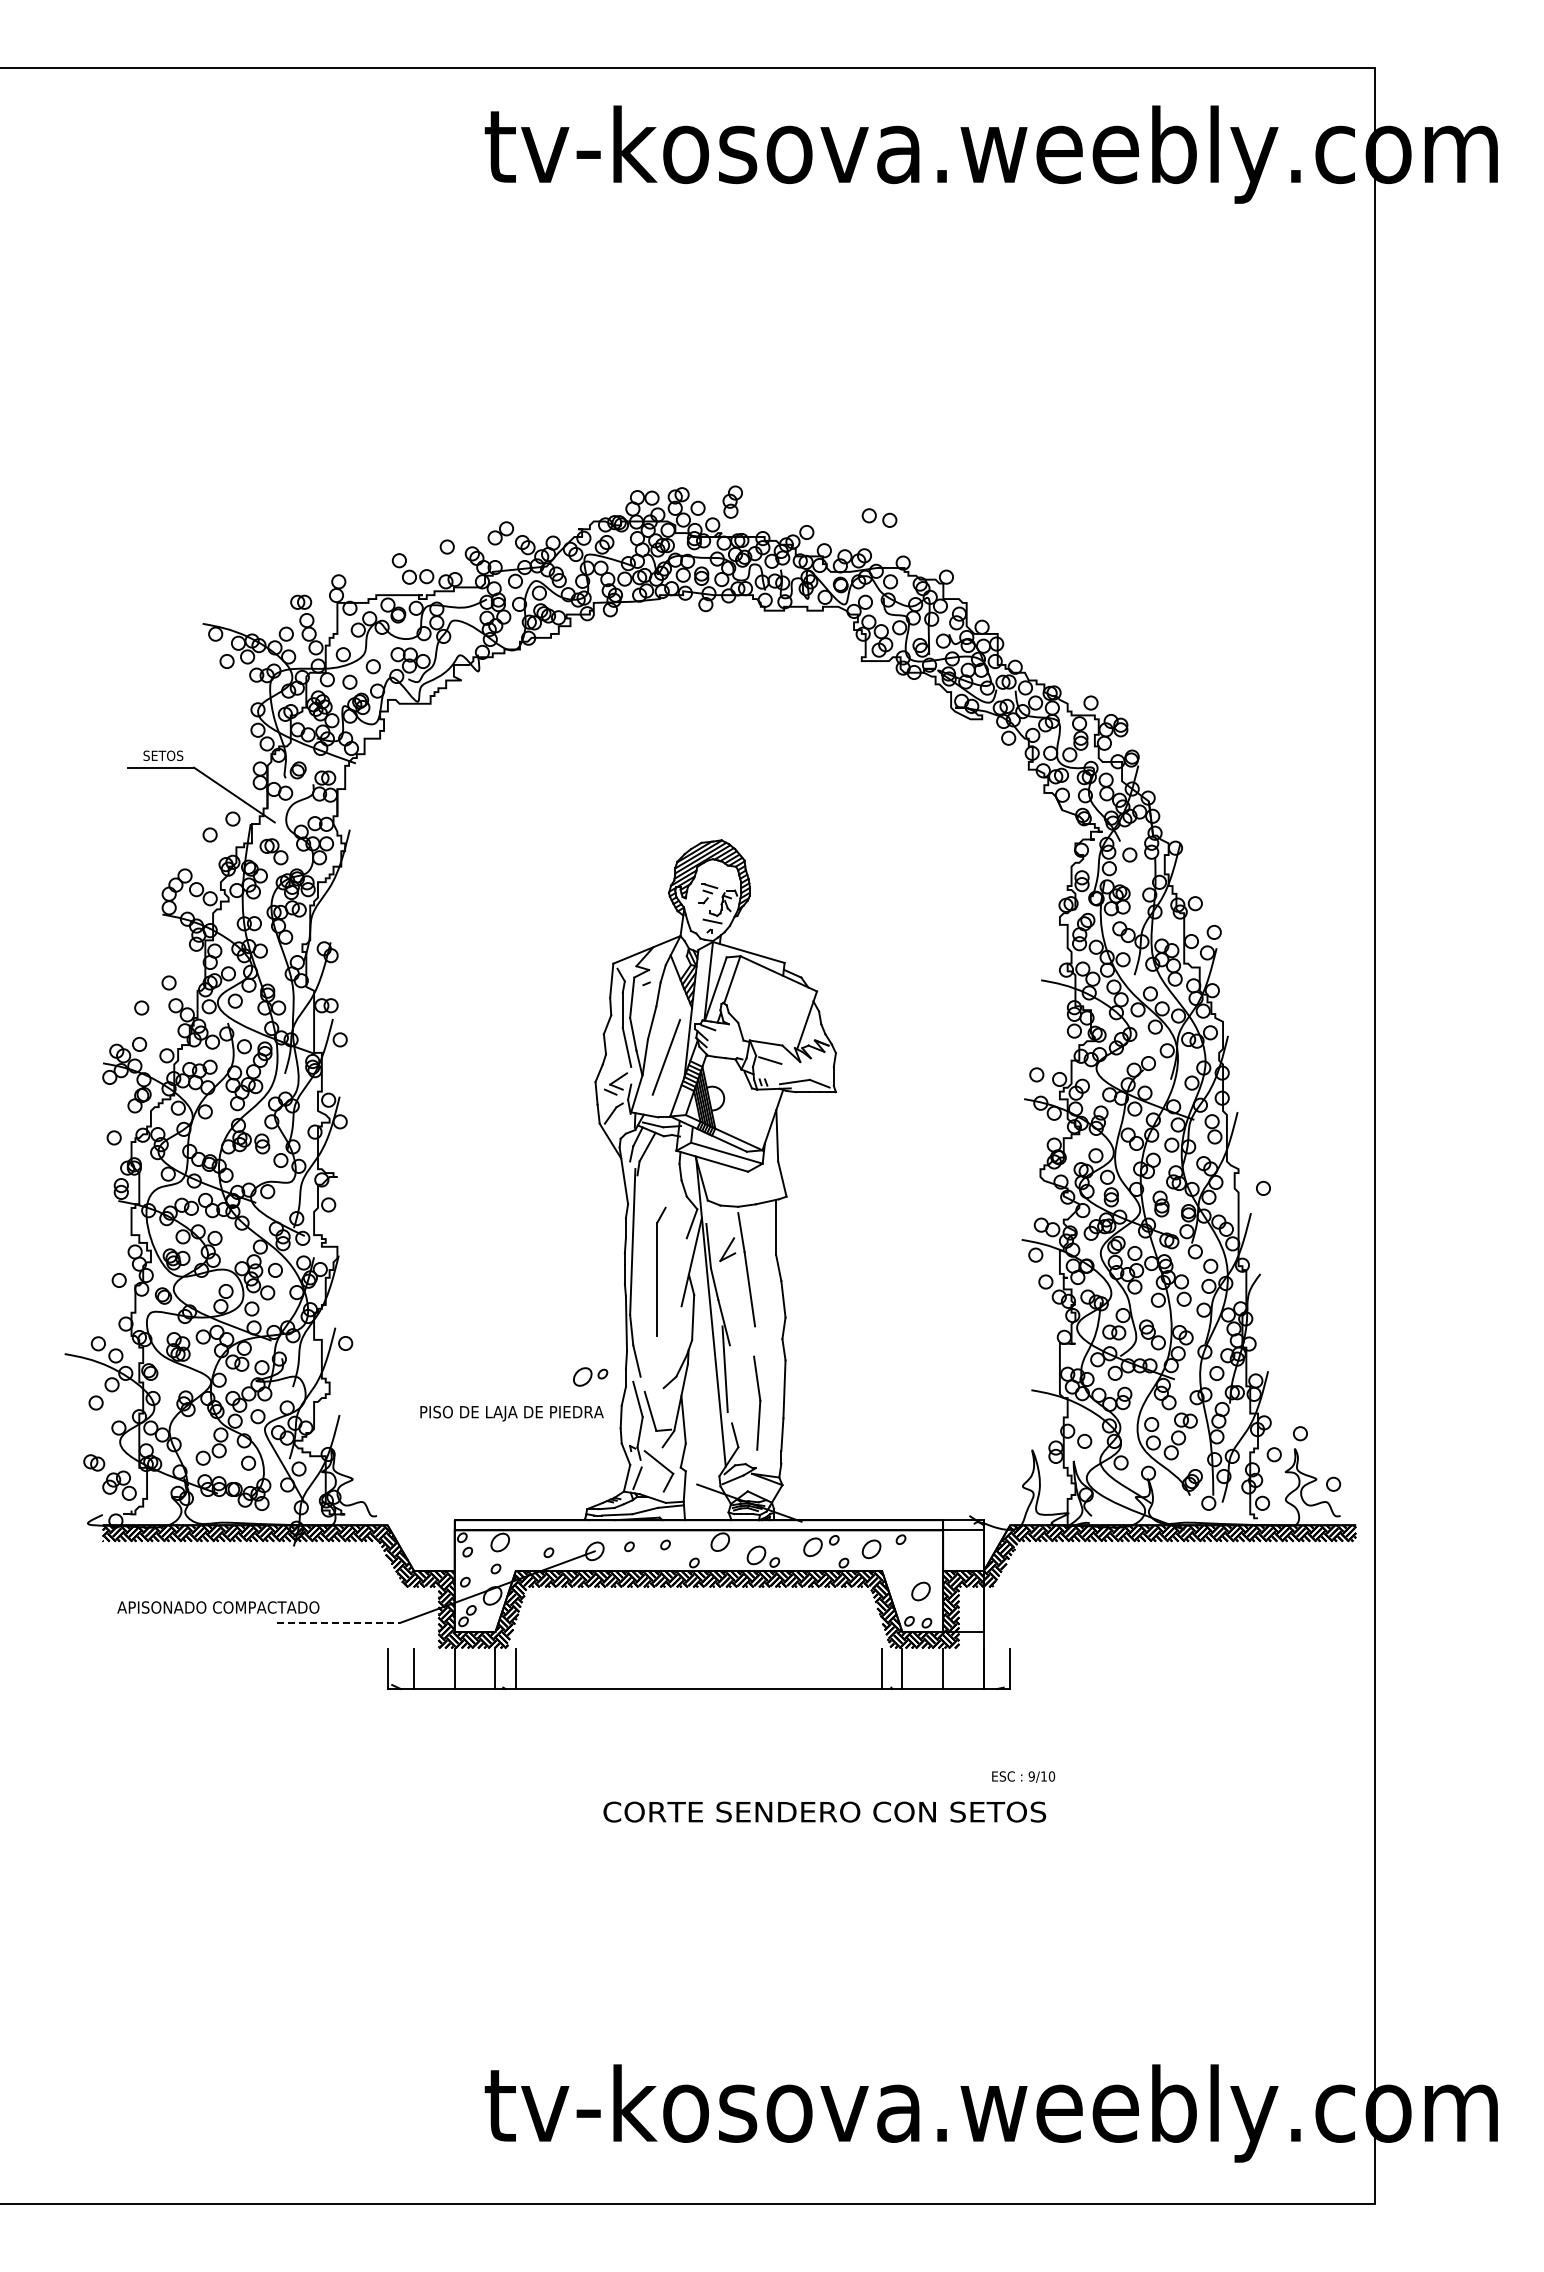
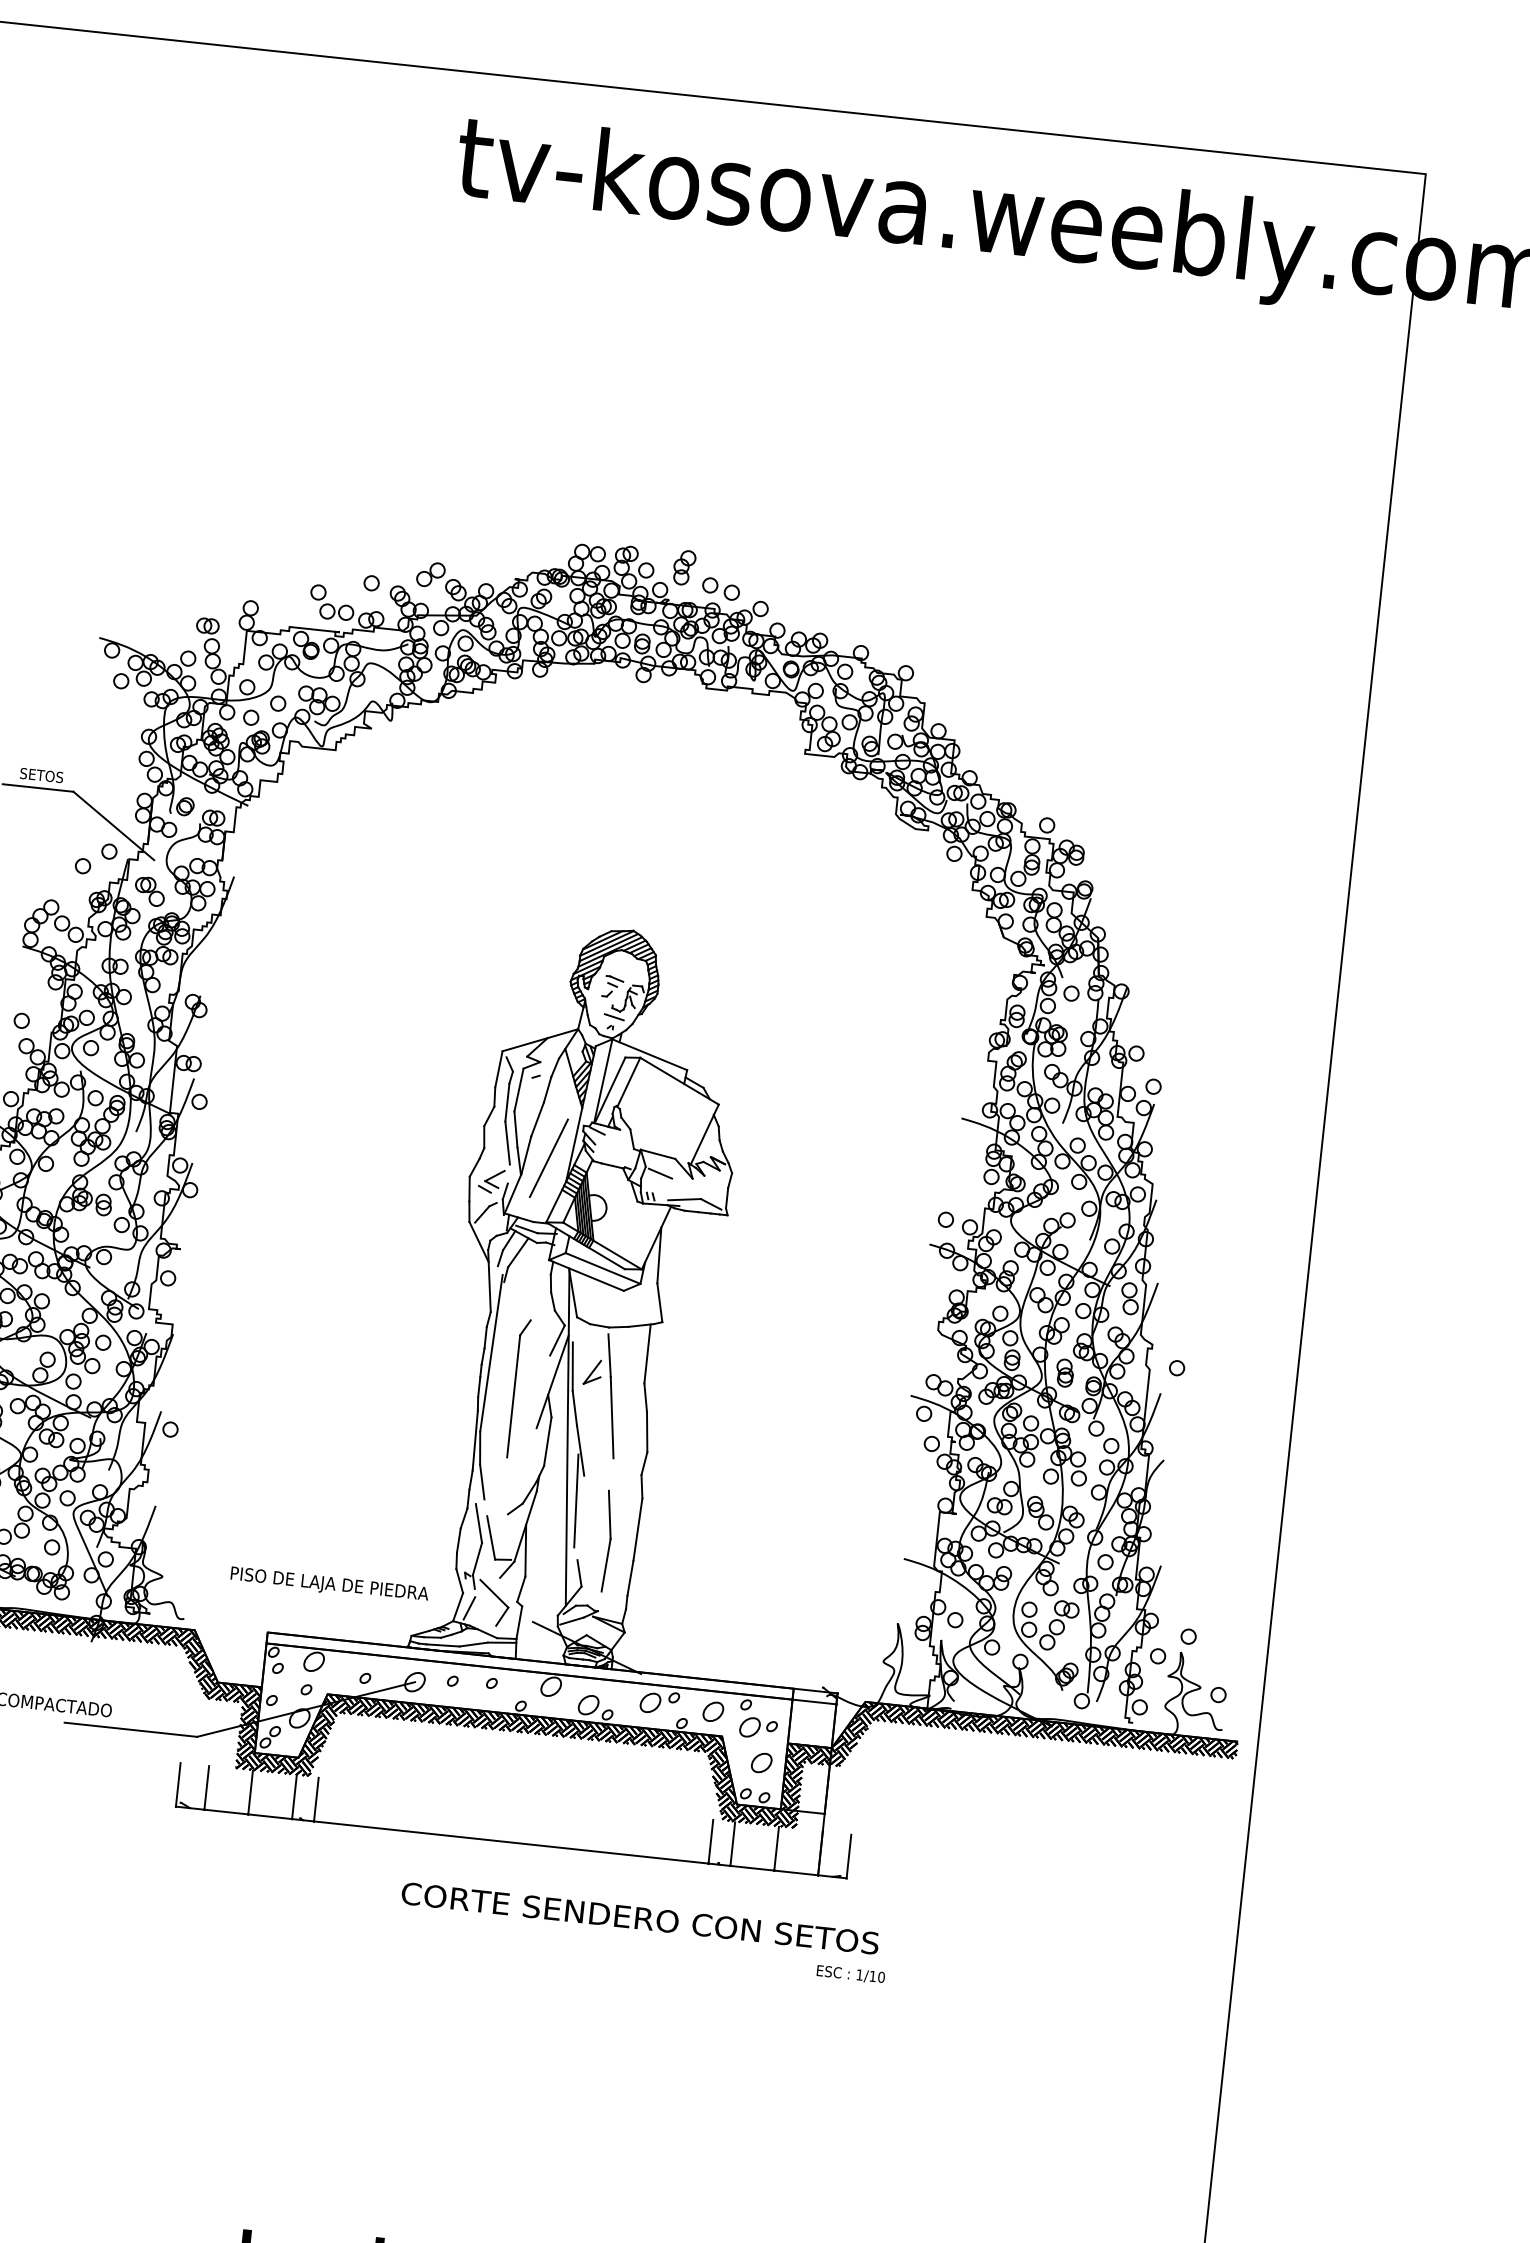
part: (879, 517) -> (721, 588), moved
part: (590, 1376) -> (758, 1727), moved
text: (511, 1413) -> (329, 1584), moved
line: (338, 1622) -> (130, 1729), dashed -> solid
text: (1031, 1776) -> (859, 1974), 9/10 -> 1/10
text: (824, 1811) -> (640, 1917), moved

